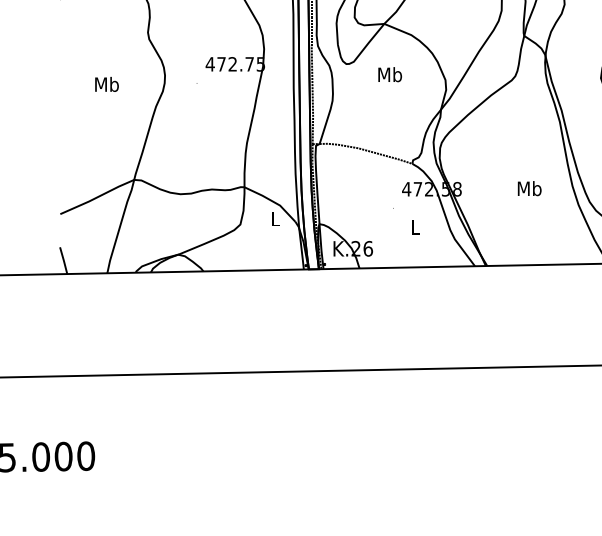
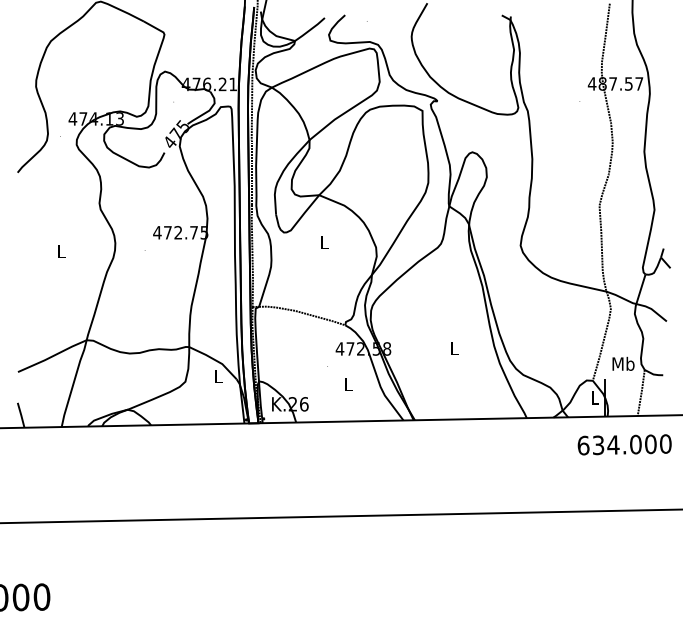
text: (389, 74) -> (324, 242), Mb -> L
text: (107, 84) -> (61, 251), Mb -> L
text: (529, 188) -> (454, 348), Mb -> L

